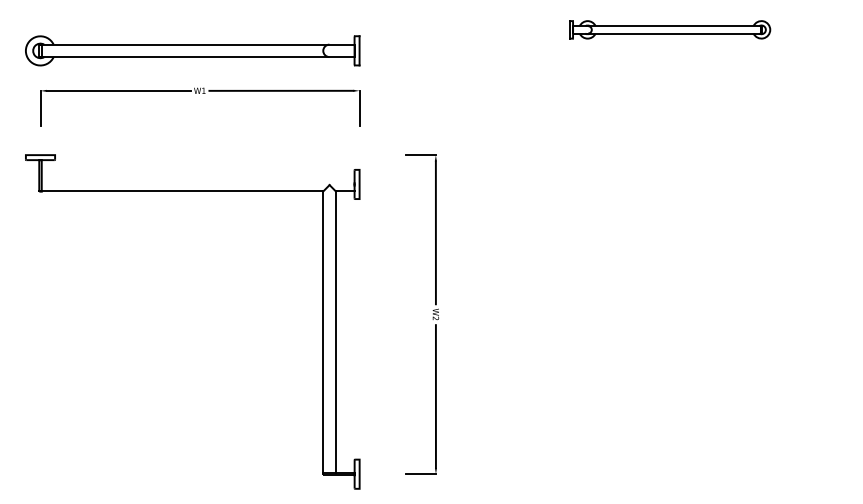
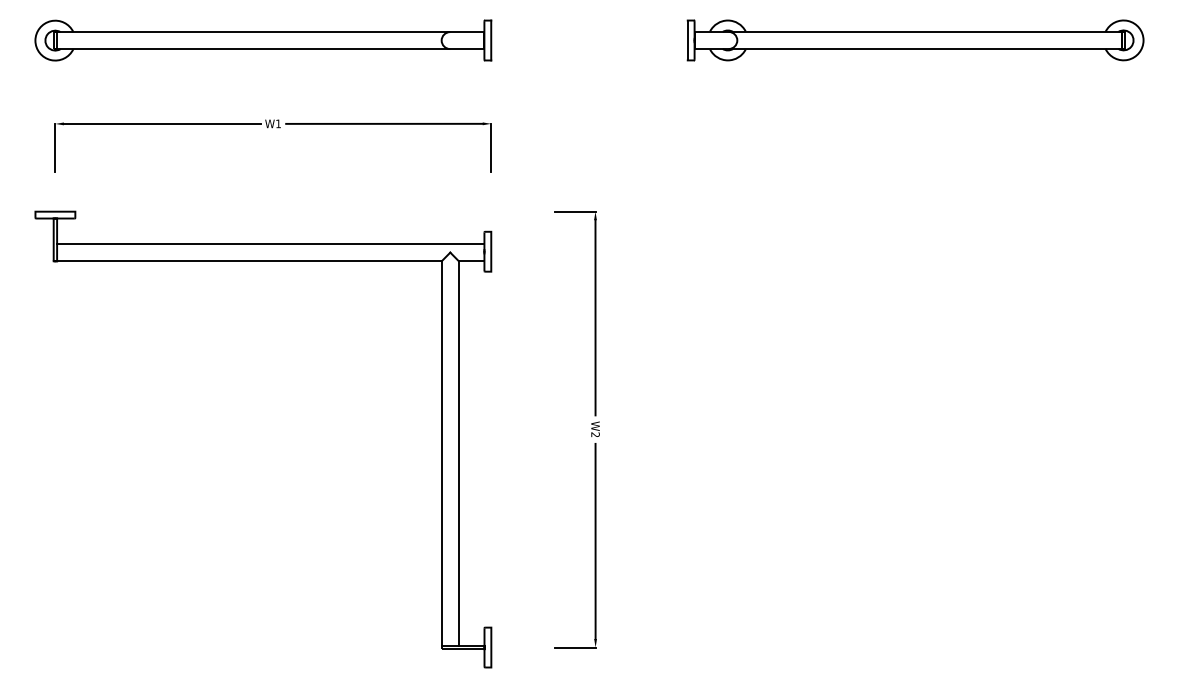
part: (669, 29) -> (914, 40), size x1.67
part: (192, 50) -> (263, 40), moved
line: (197, 178) -> (269, 243), added

